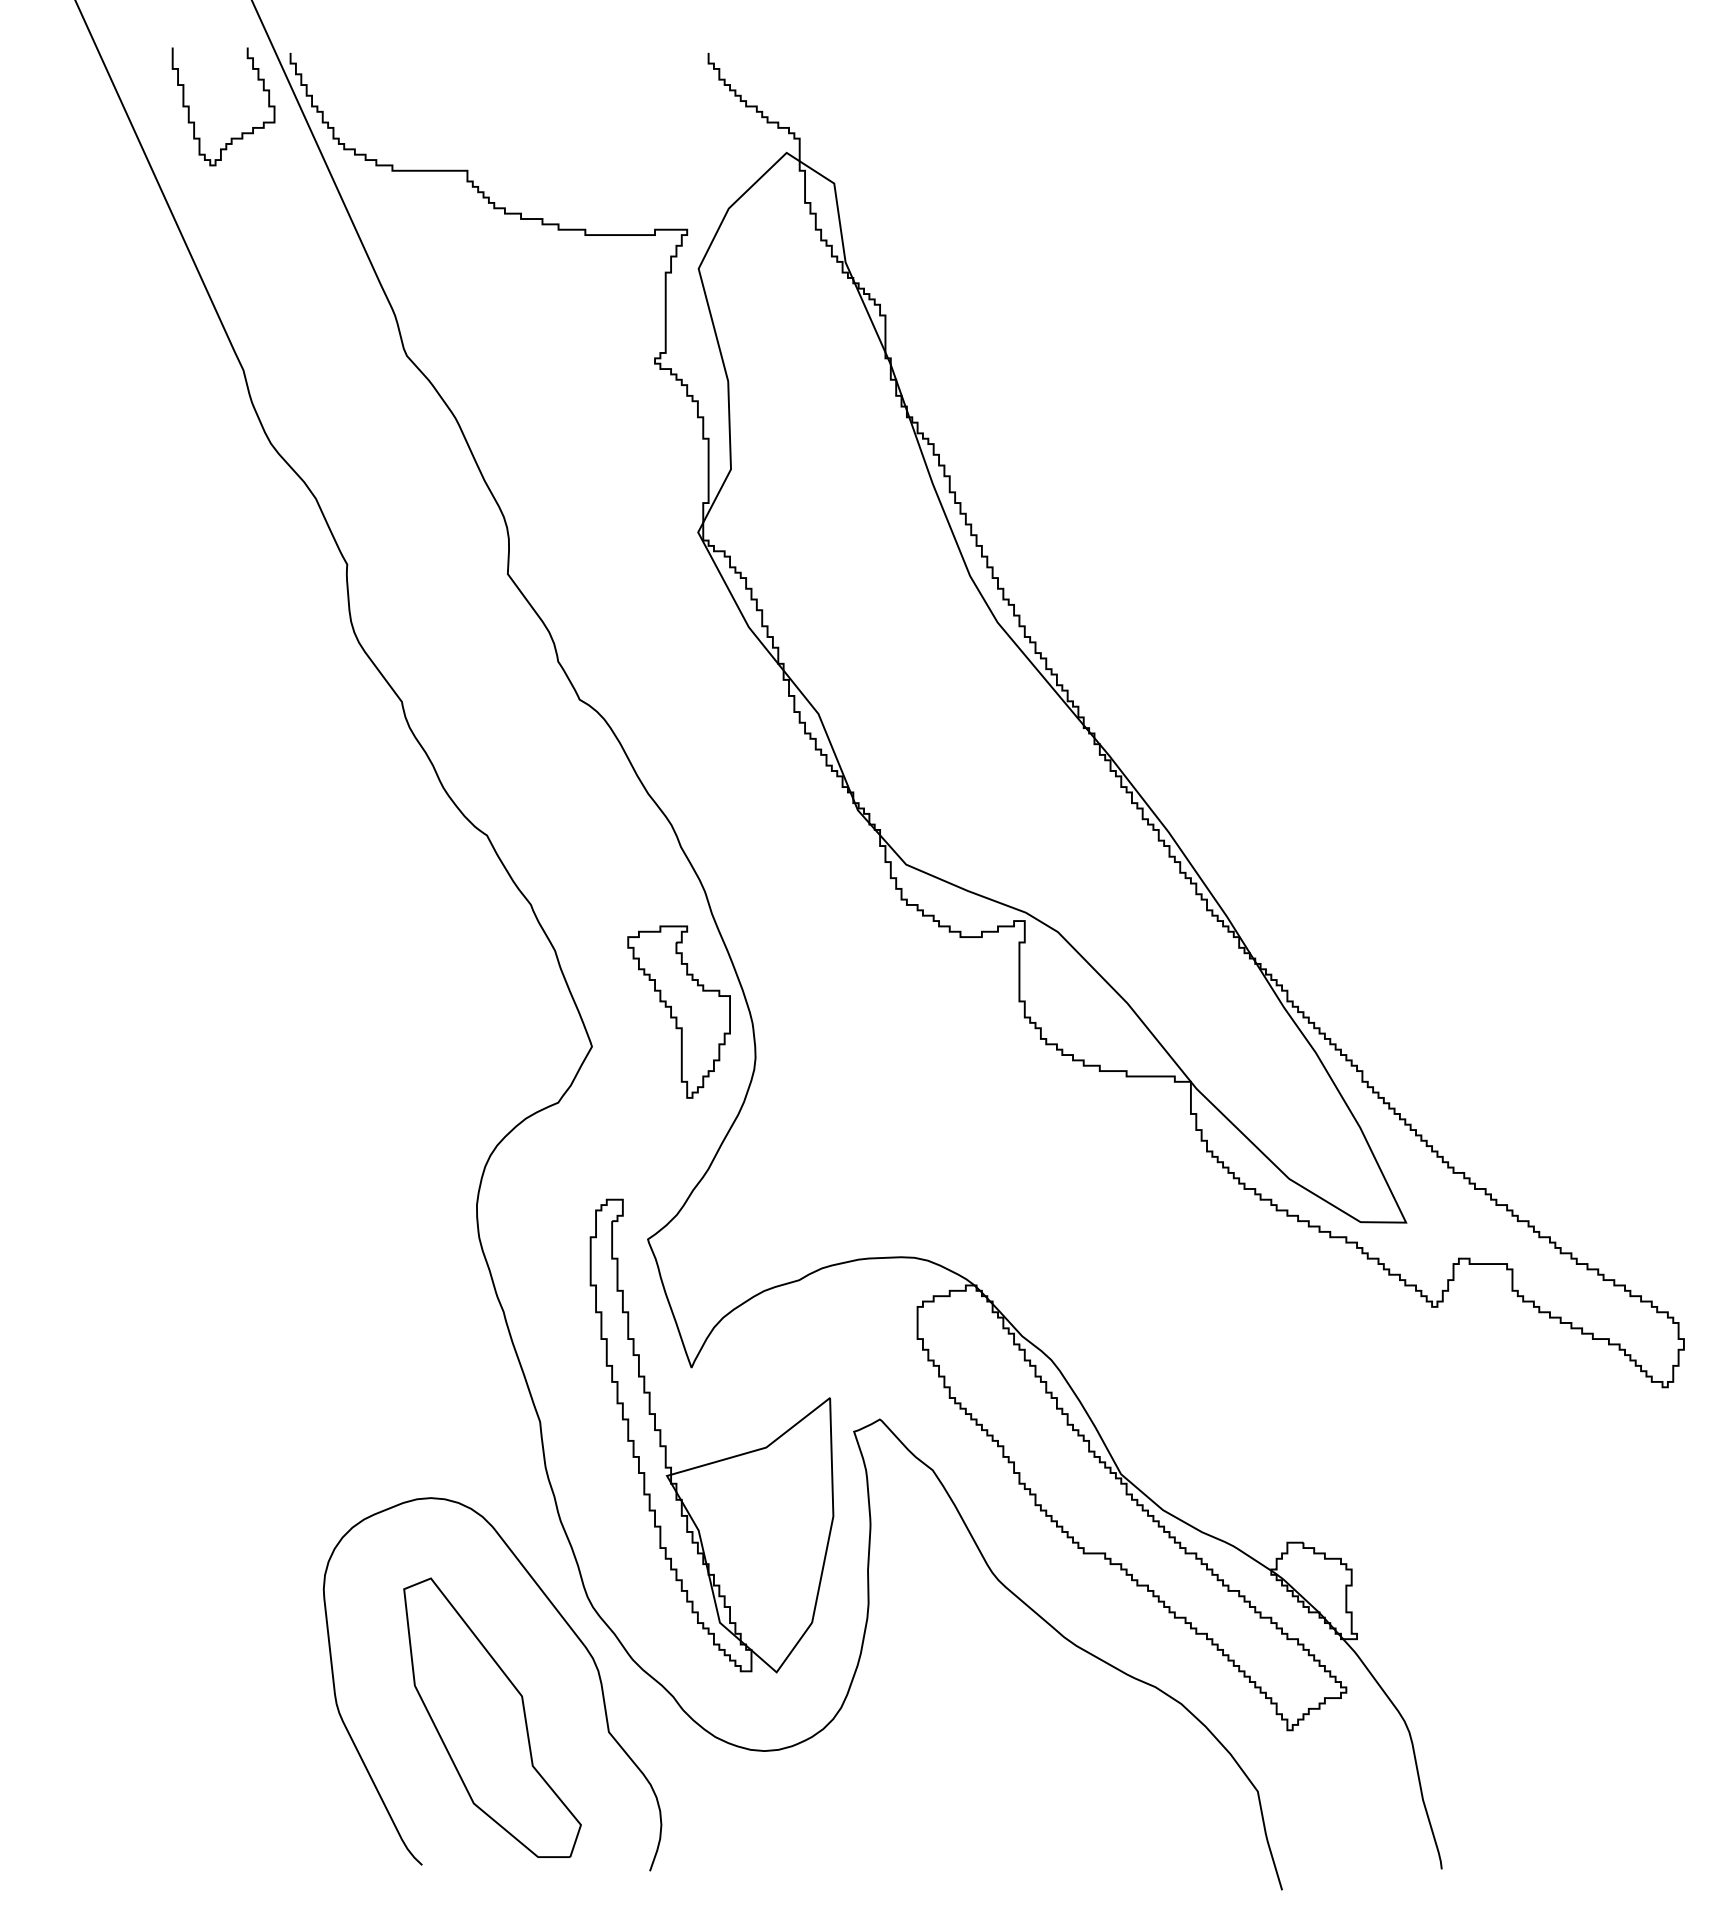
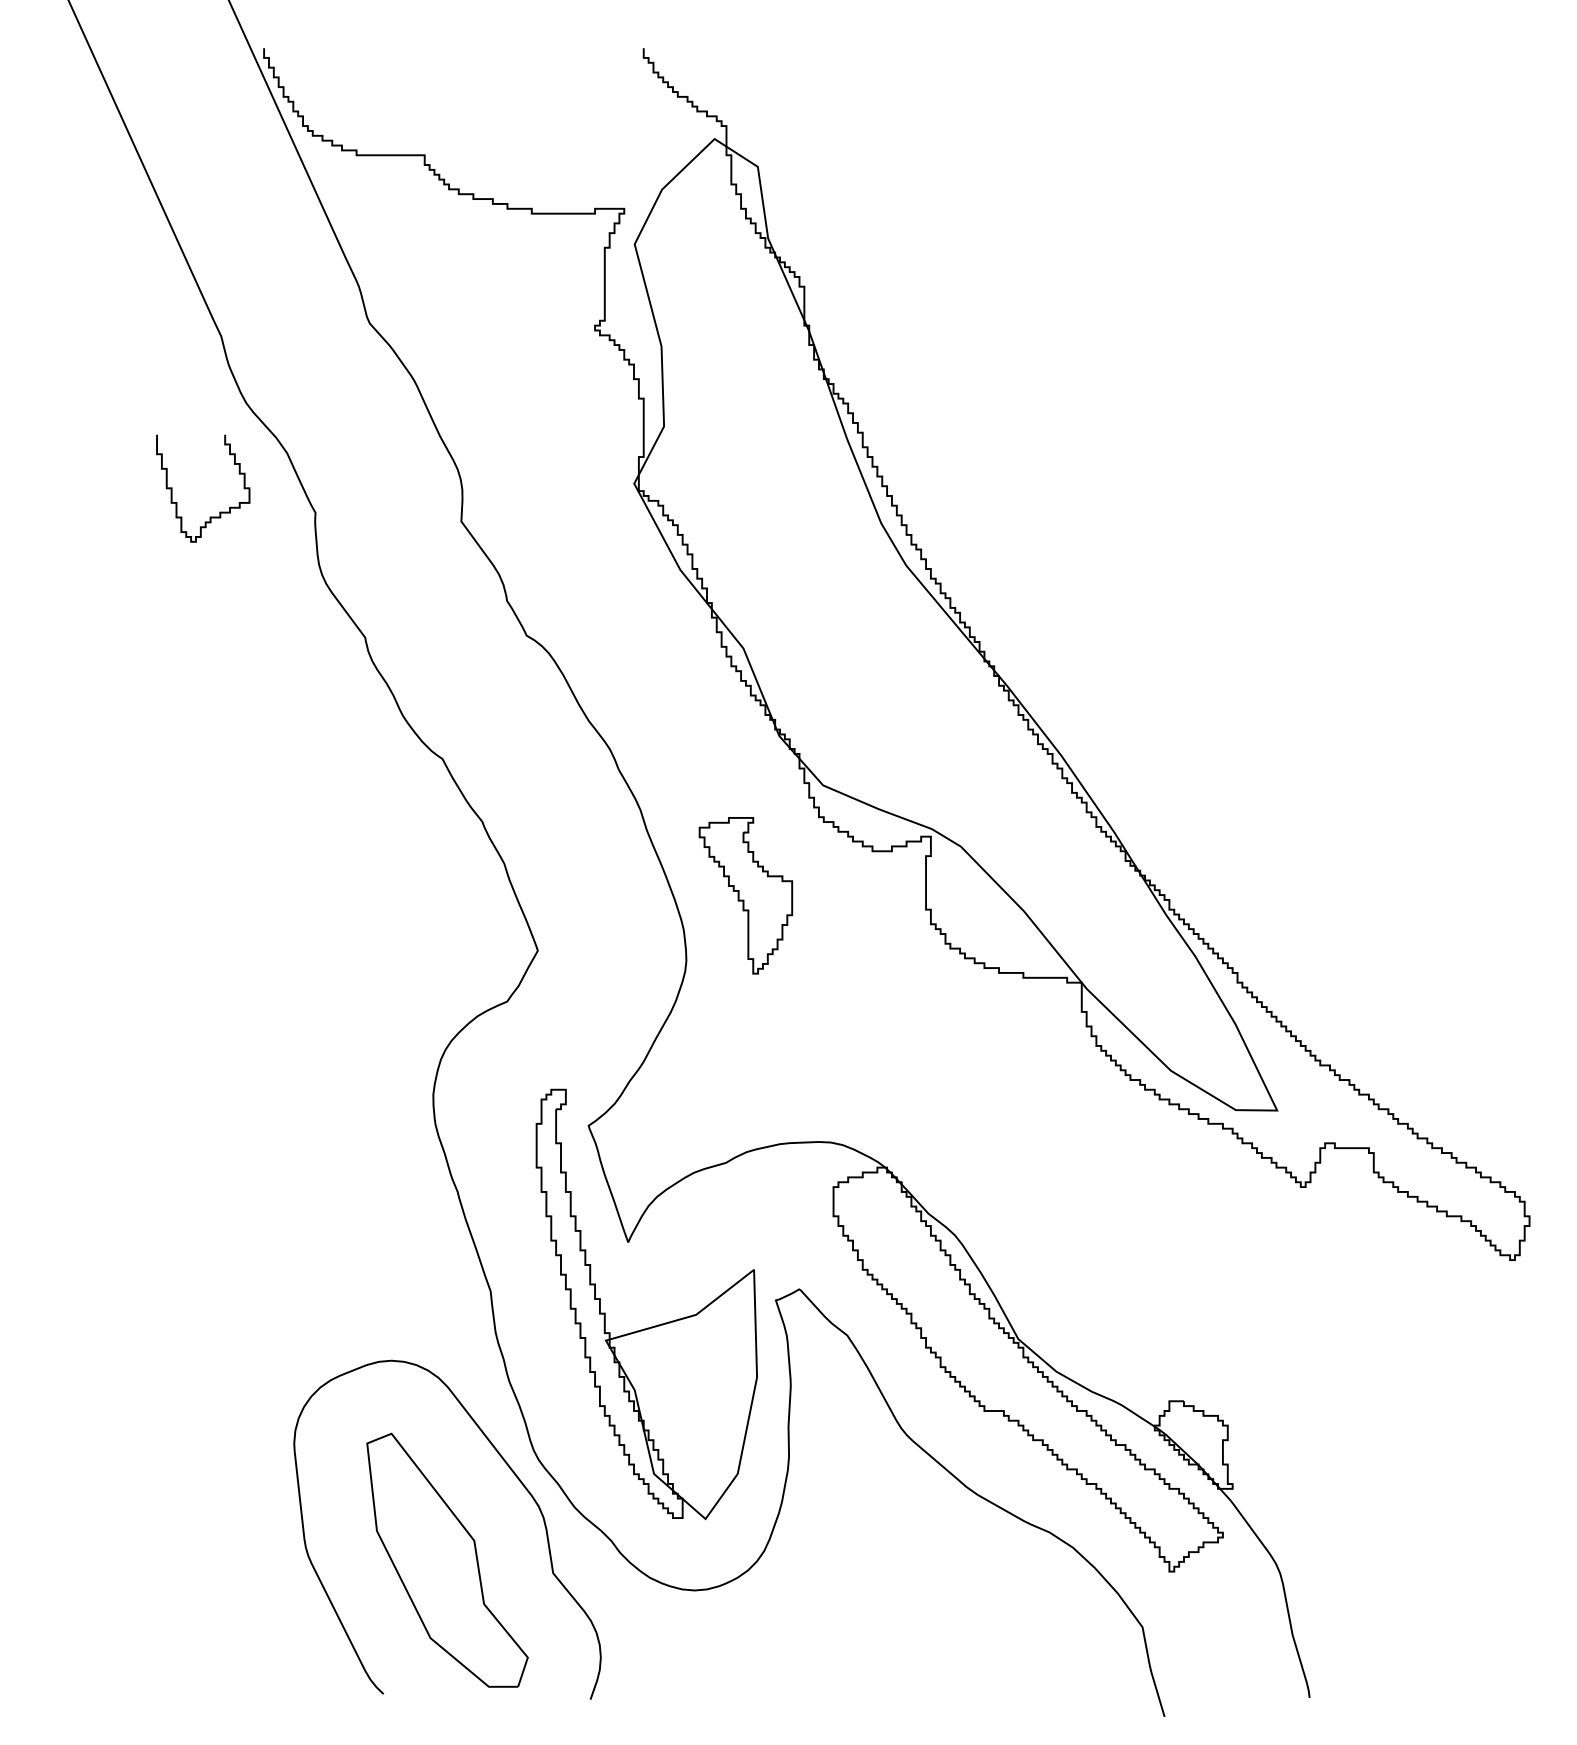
curve: (241, 132) -> (219, 511), moved
part: (678, 1011) -> (745, 895), moved

